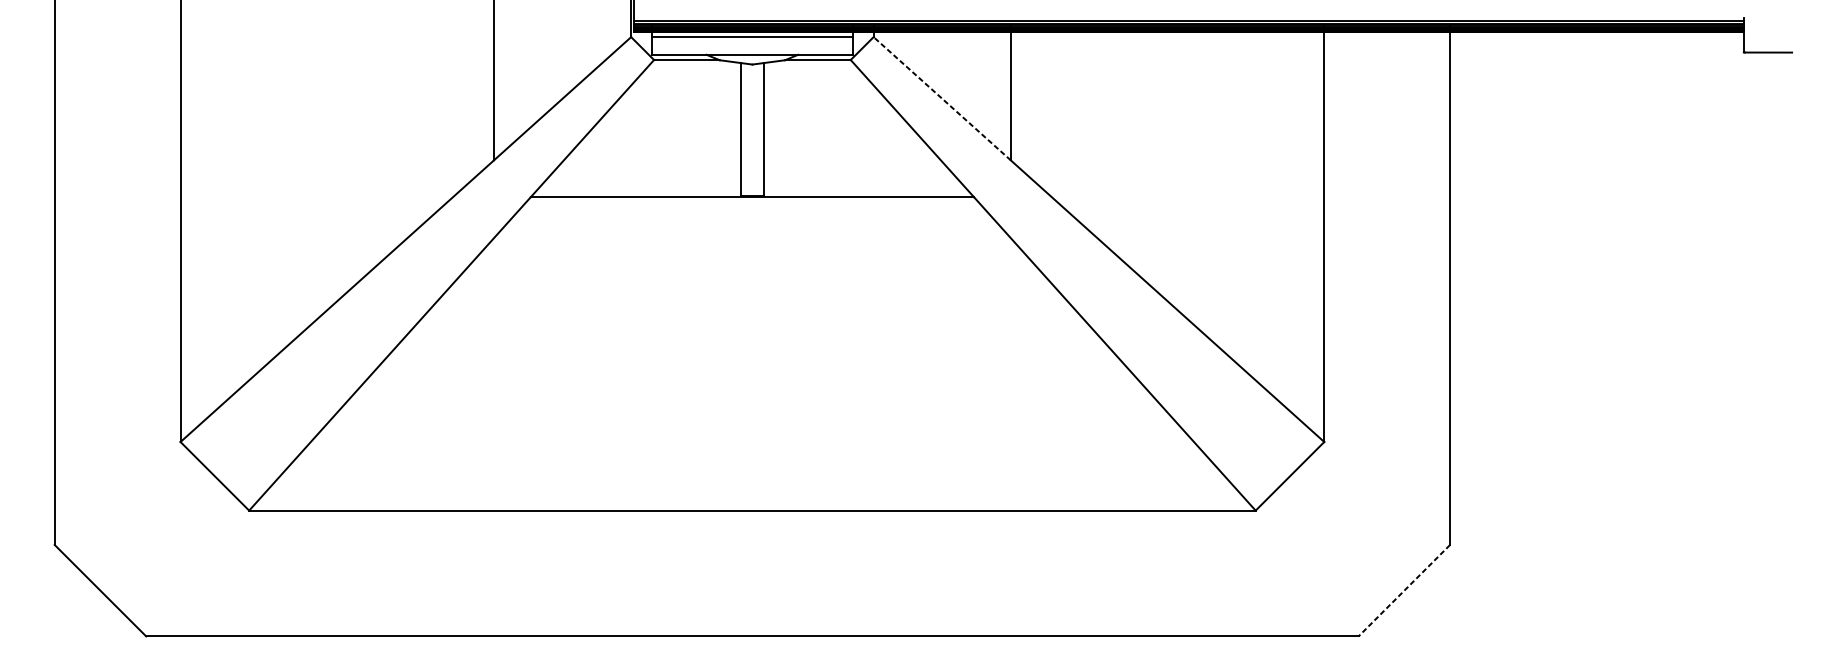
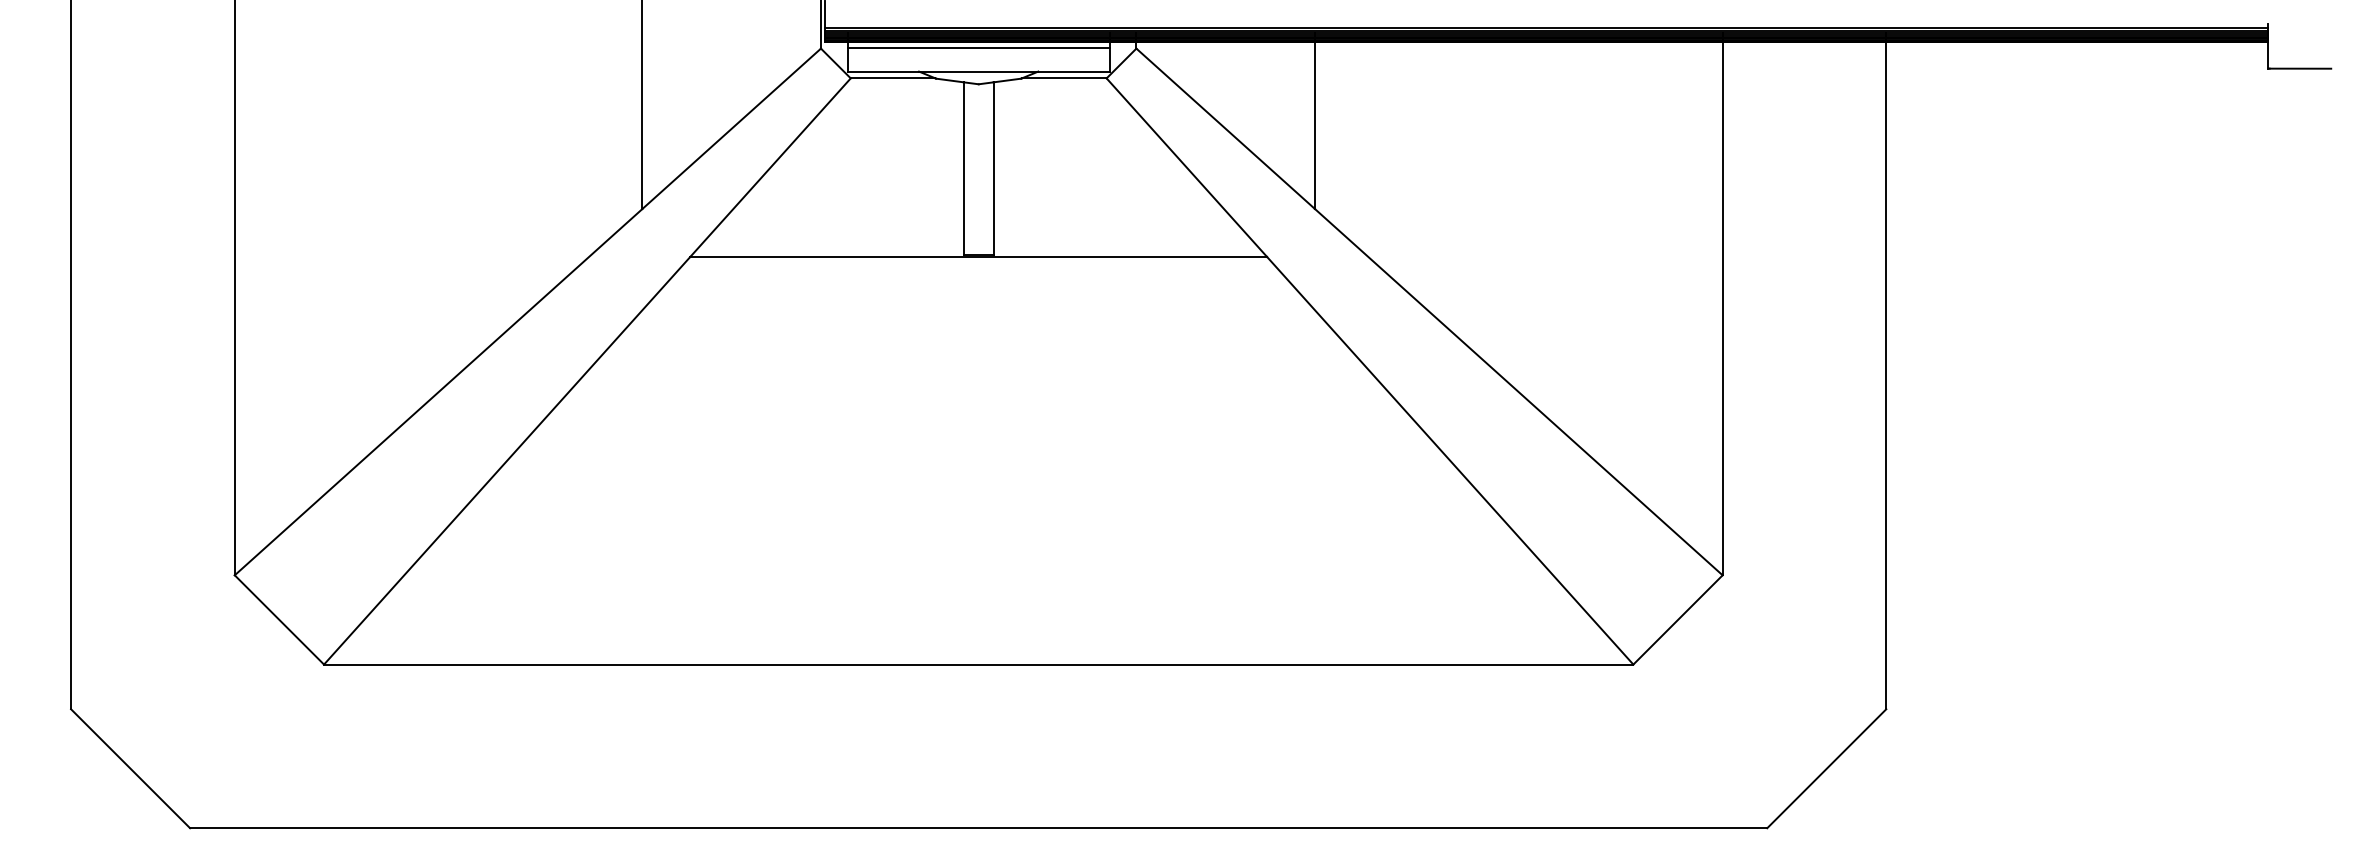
line: (942, 98) -> (1225, 128), dashed -> solid
line: (1404, 591) -> (1826, 769), dashed -> solid

